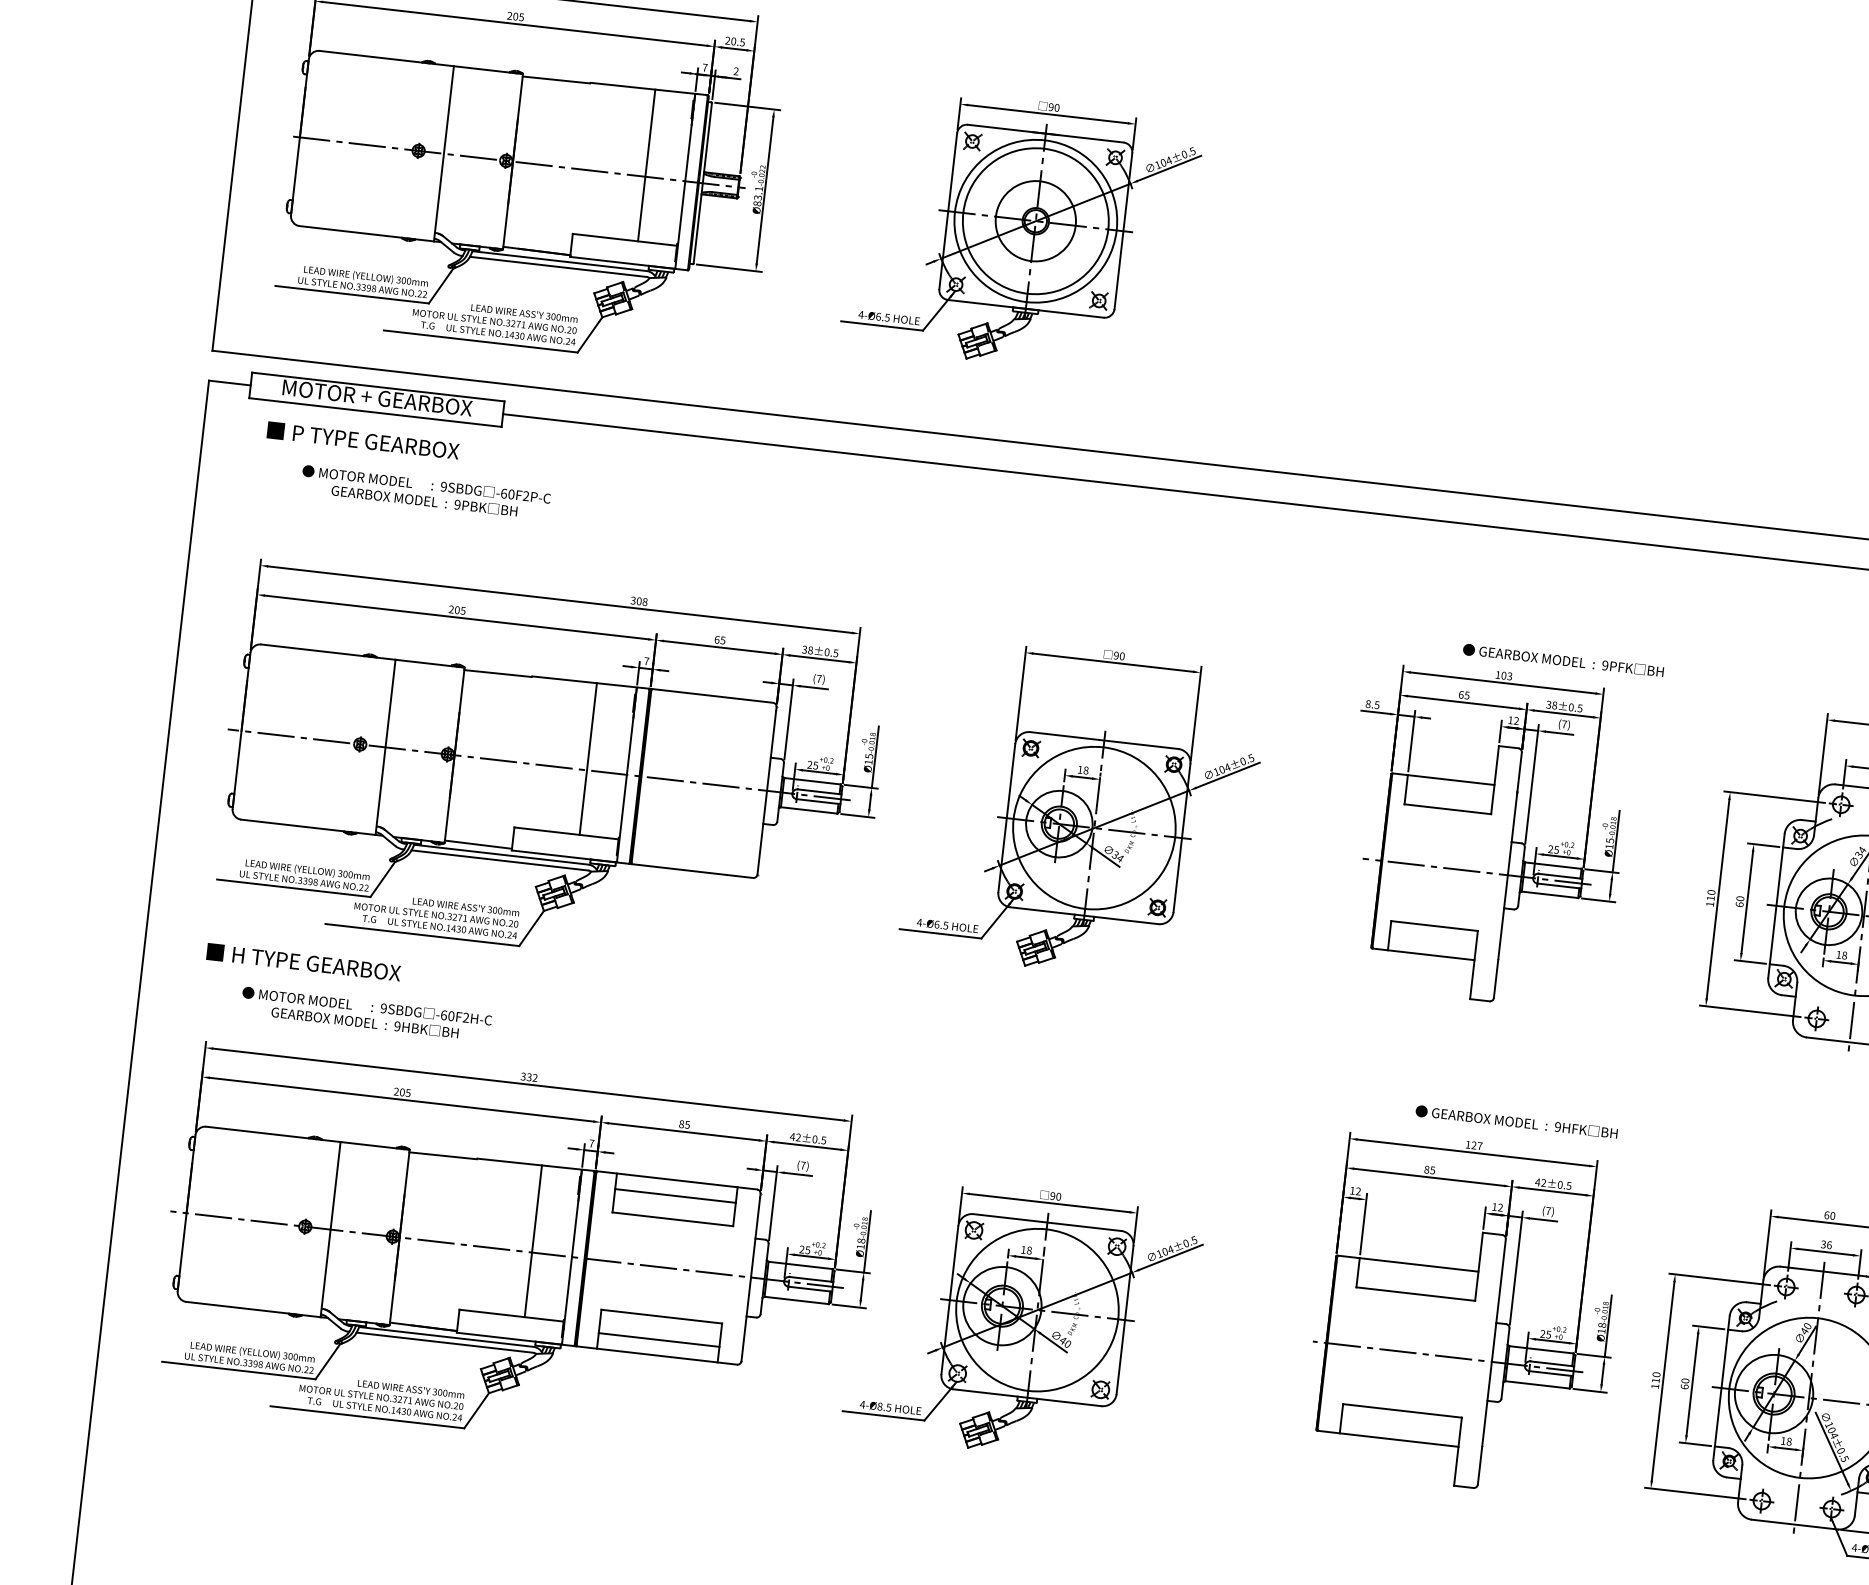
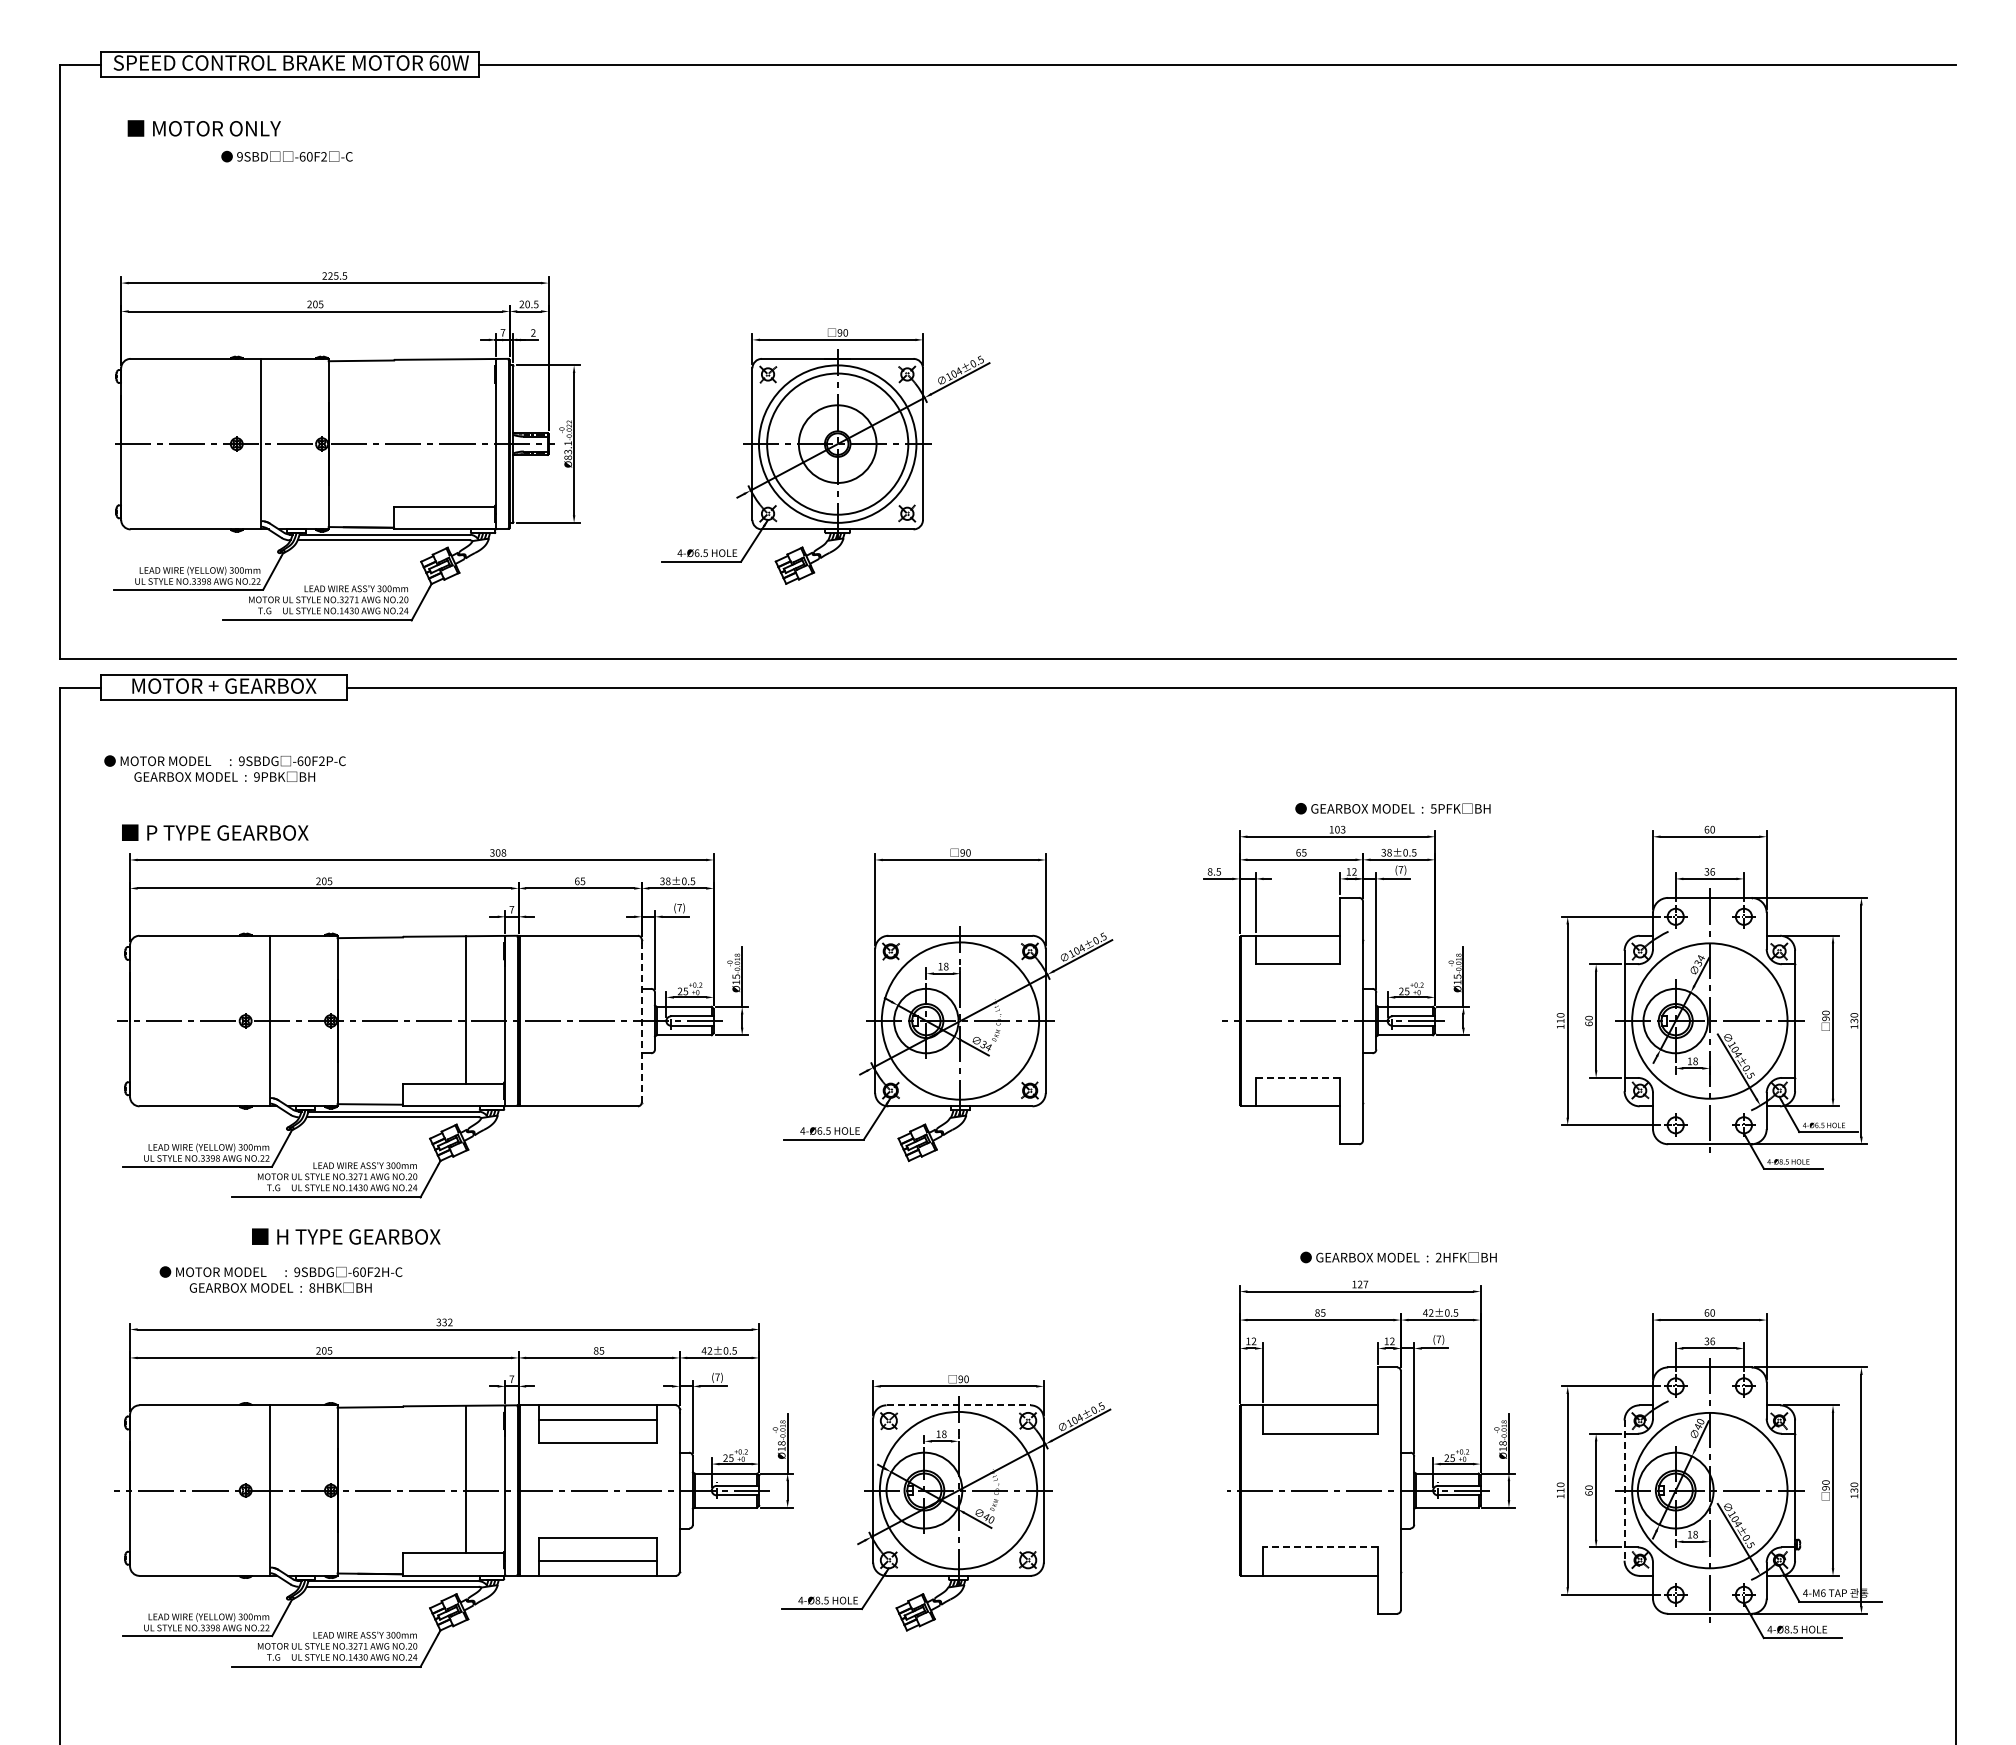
line: (646, 165) -> (457, 433), removed
text: (363, 440) -> (215, 832), moved
text: (425, 492) -> (224, 768), moved
text: (1605, 665) -> (1433, 808), 9PFK -> 5PFK
line: (766, 792) -> (641, 1022), solid -> dashed
line: (1433, 925) -> (1297, 1077), solid -> dashed
text: (304, 962) -> (346, 1236), moved
text: (397, 1025) -> (312, 1287), 9HBK -> 8HBK
text: (1557, 1126) -> (1438, 1257), 9HFK -> 2HFK
line: (1048, 1222) -> (959, 1405), solid -> dashed
line: (1721, 1389) -> (1624, 1491), solid -> dashed
line: (1402, 1410) -> (1320, 1547), solid -> dashed

